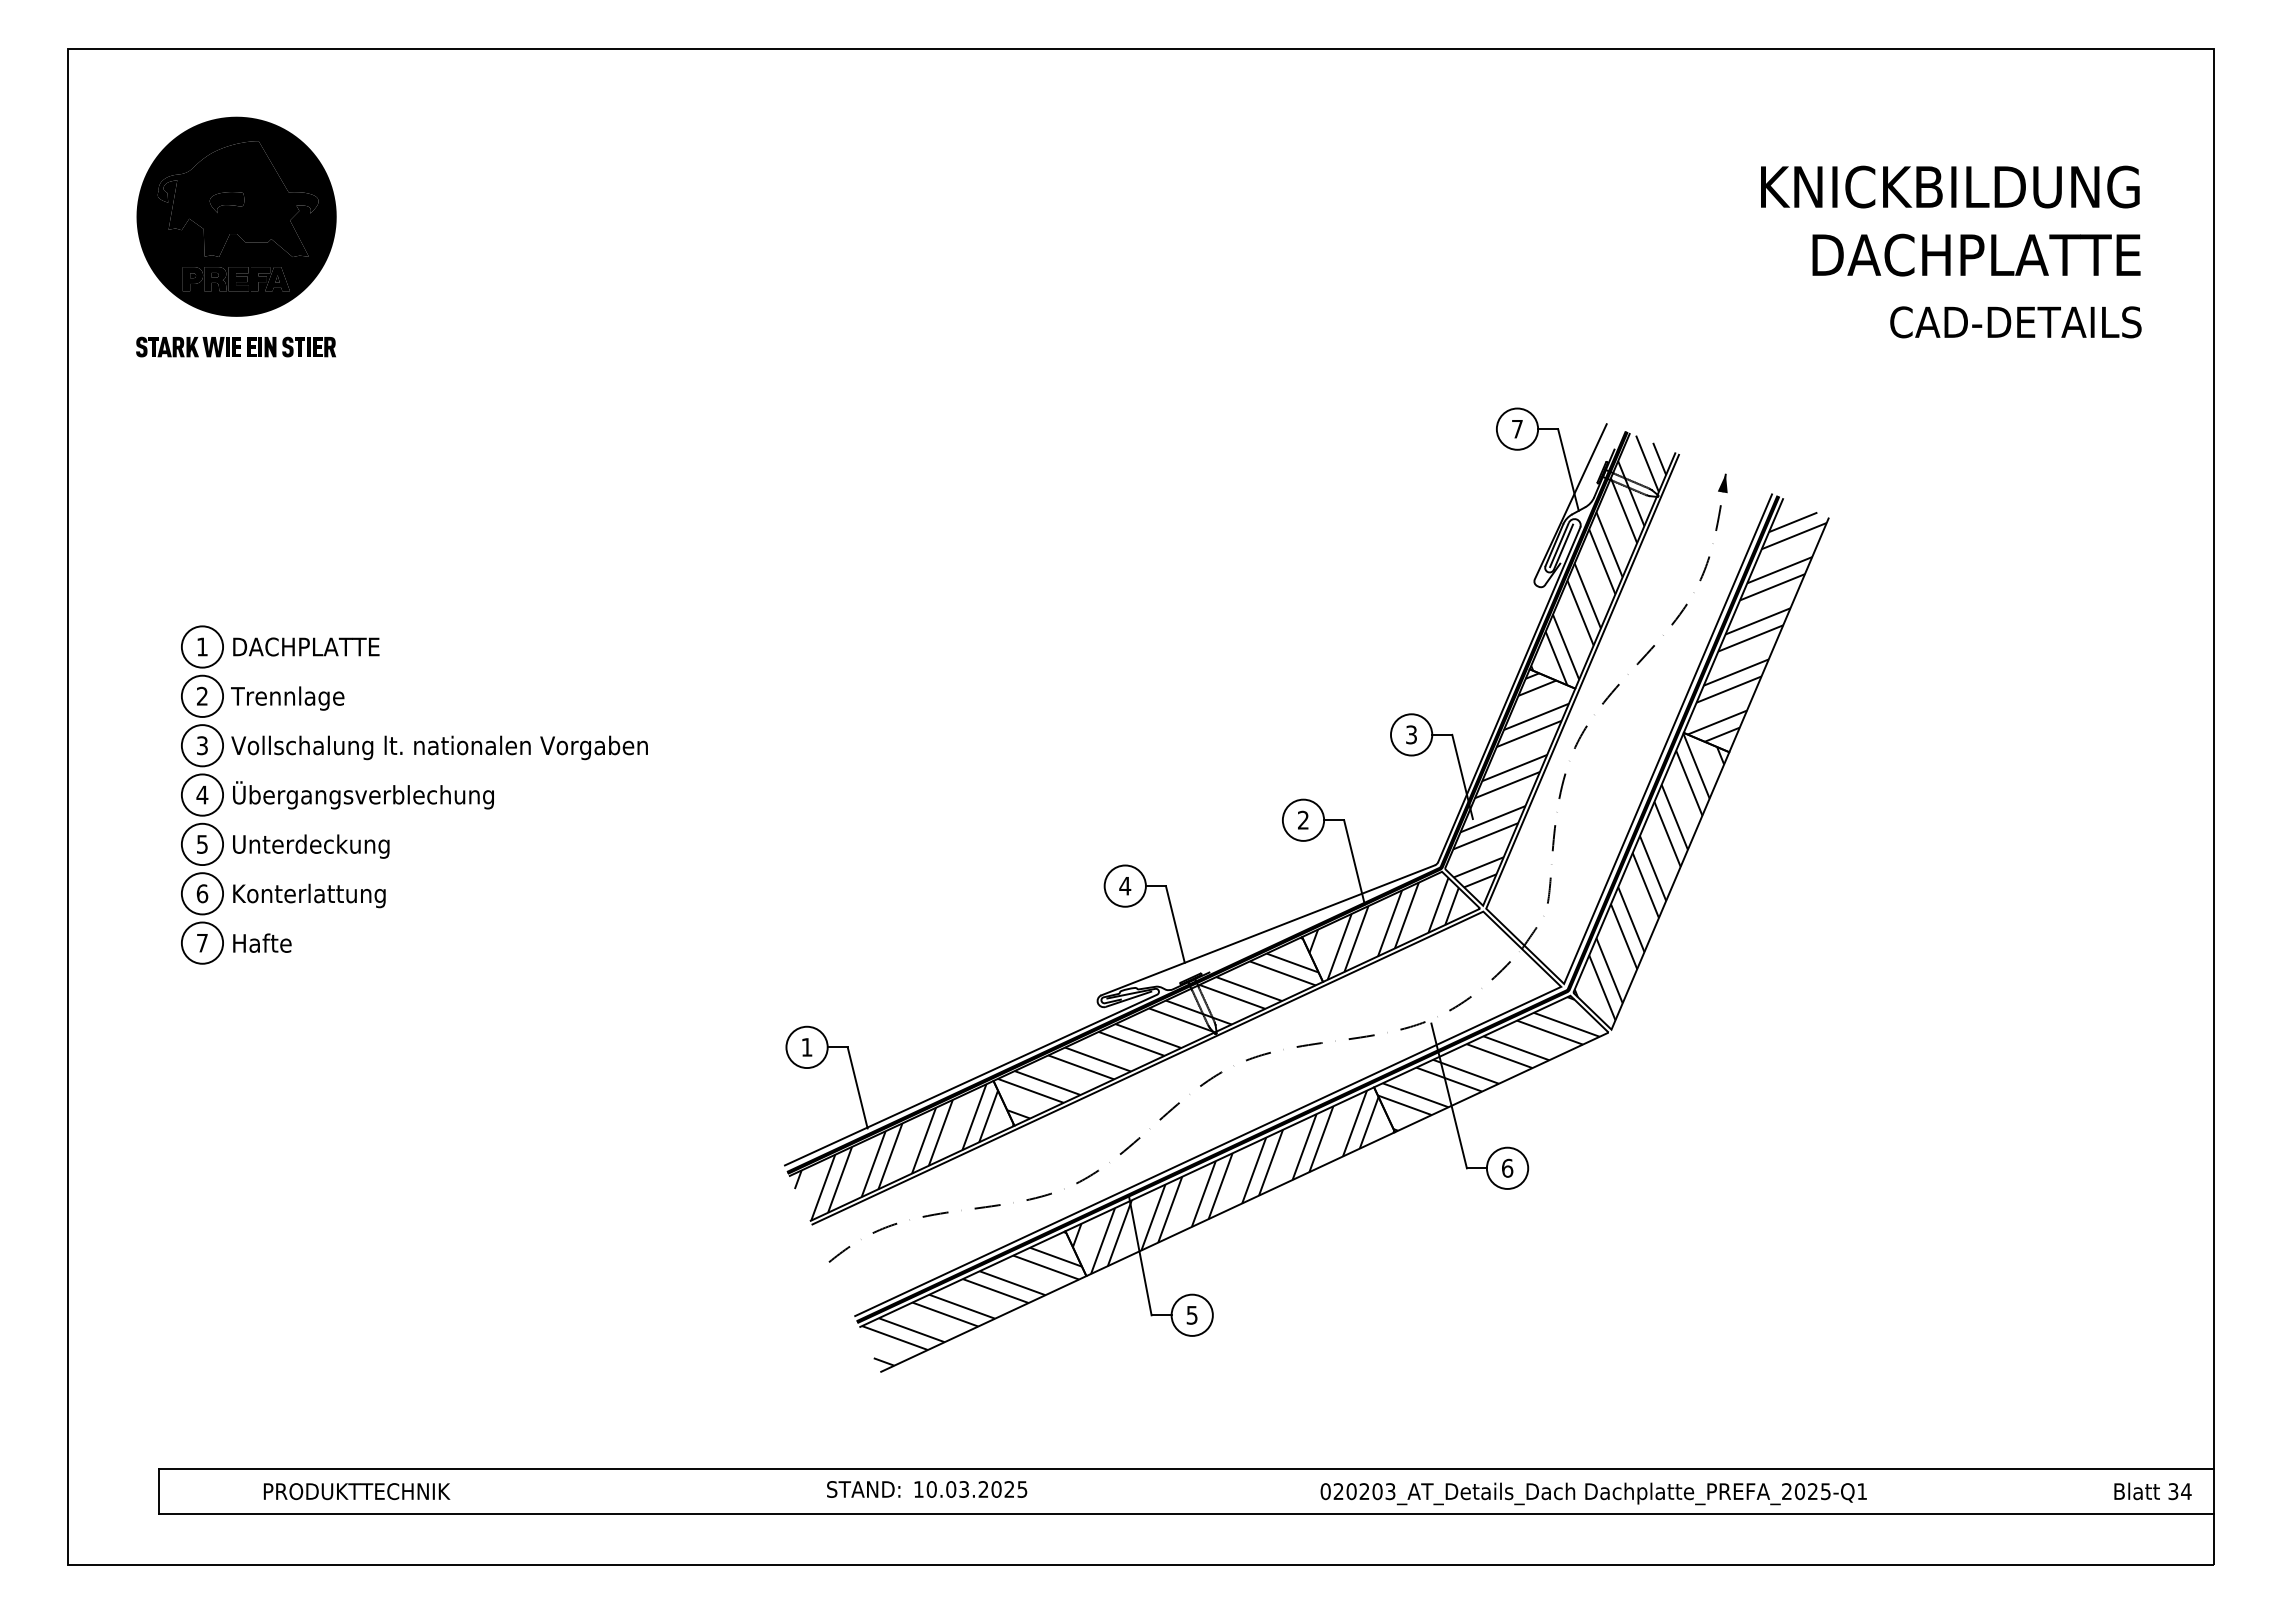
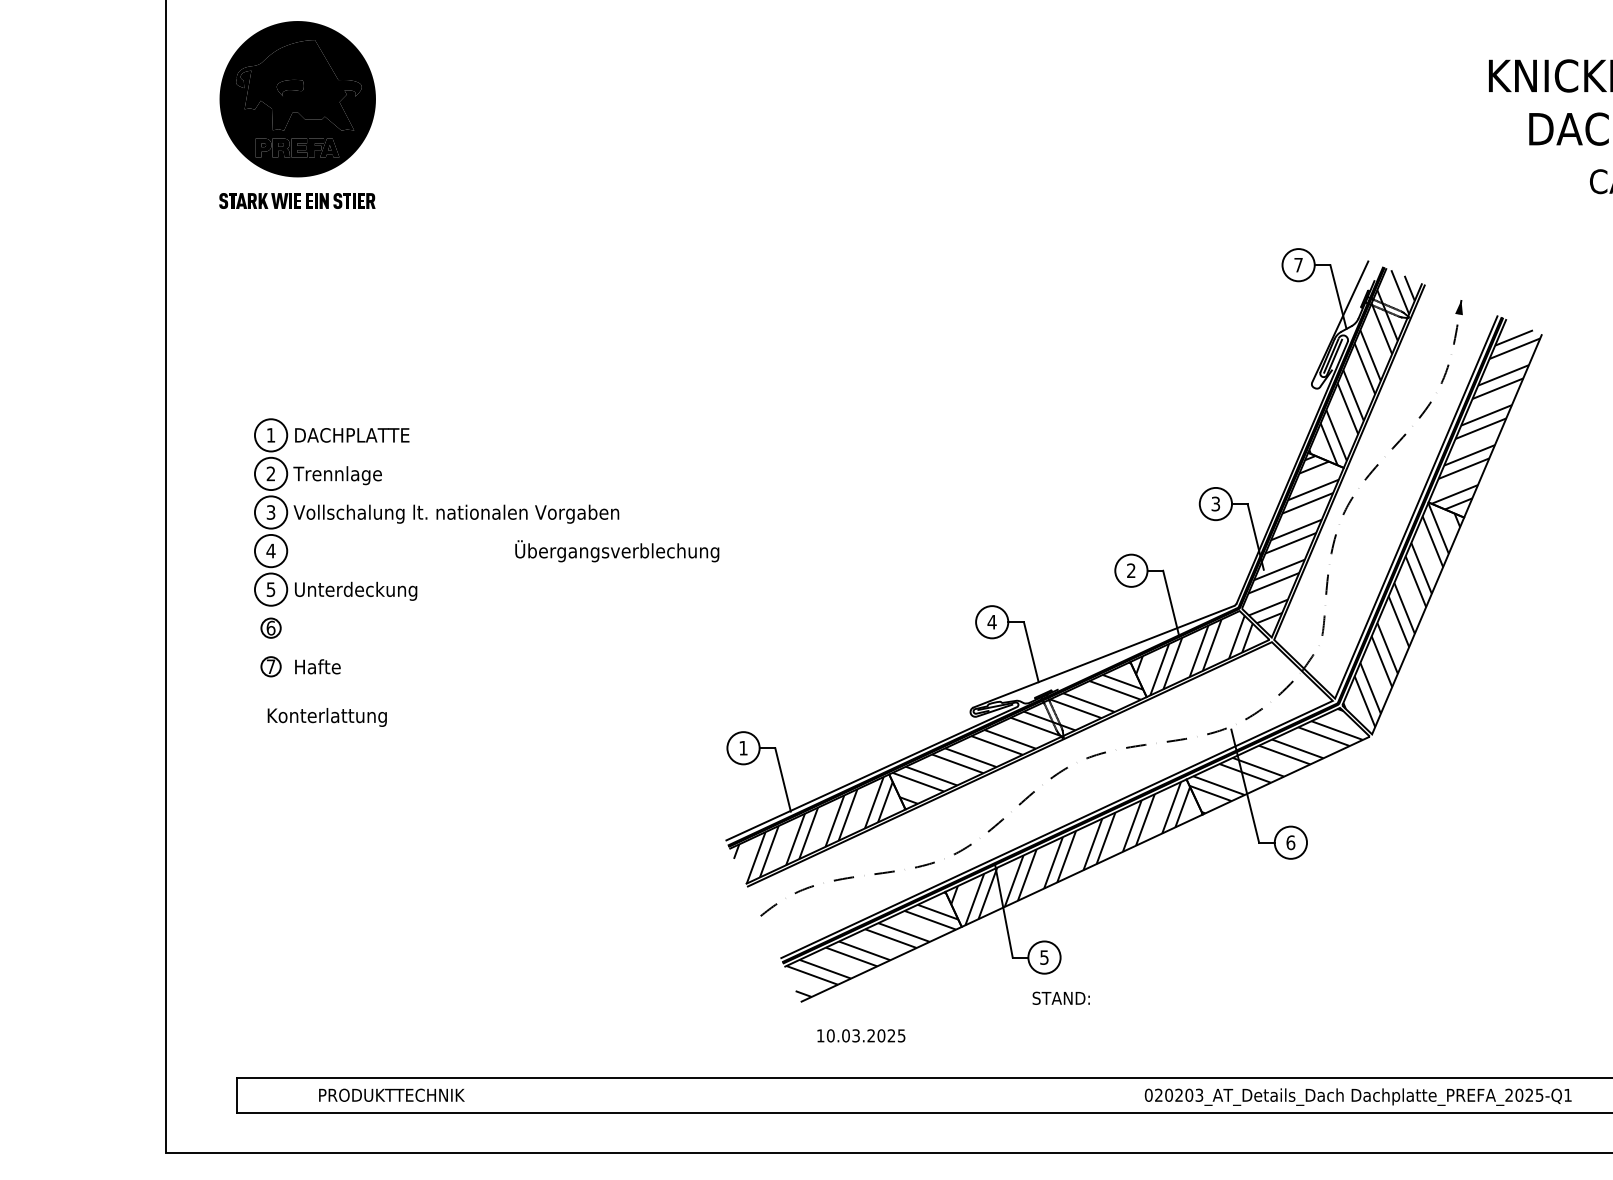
text: (363, 795) -> (617, 551), moved
circle: (202, 893) -> (271, 627), size x0.6
text: (309, 895) -> (327, 717), moved
circle: (202, 942) -> (271, 666), size x0.6
text: (863, 1489) -> (1061, 998), moved
text: (970, 1489) -> (861, 1035), moved

